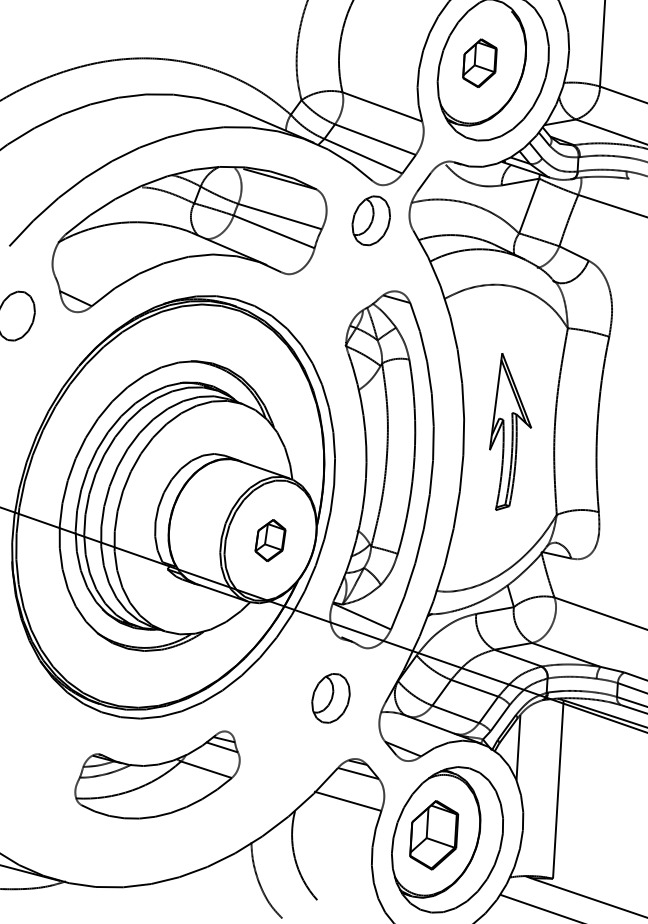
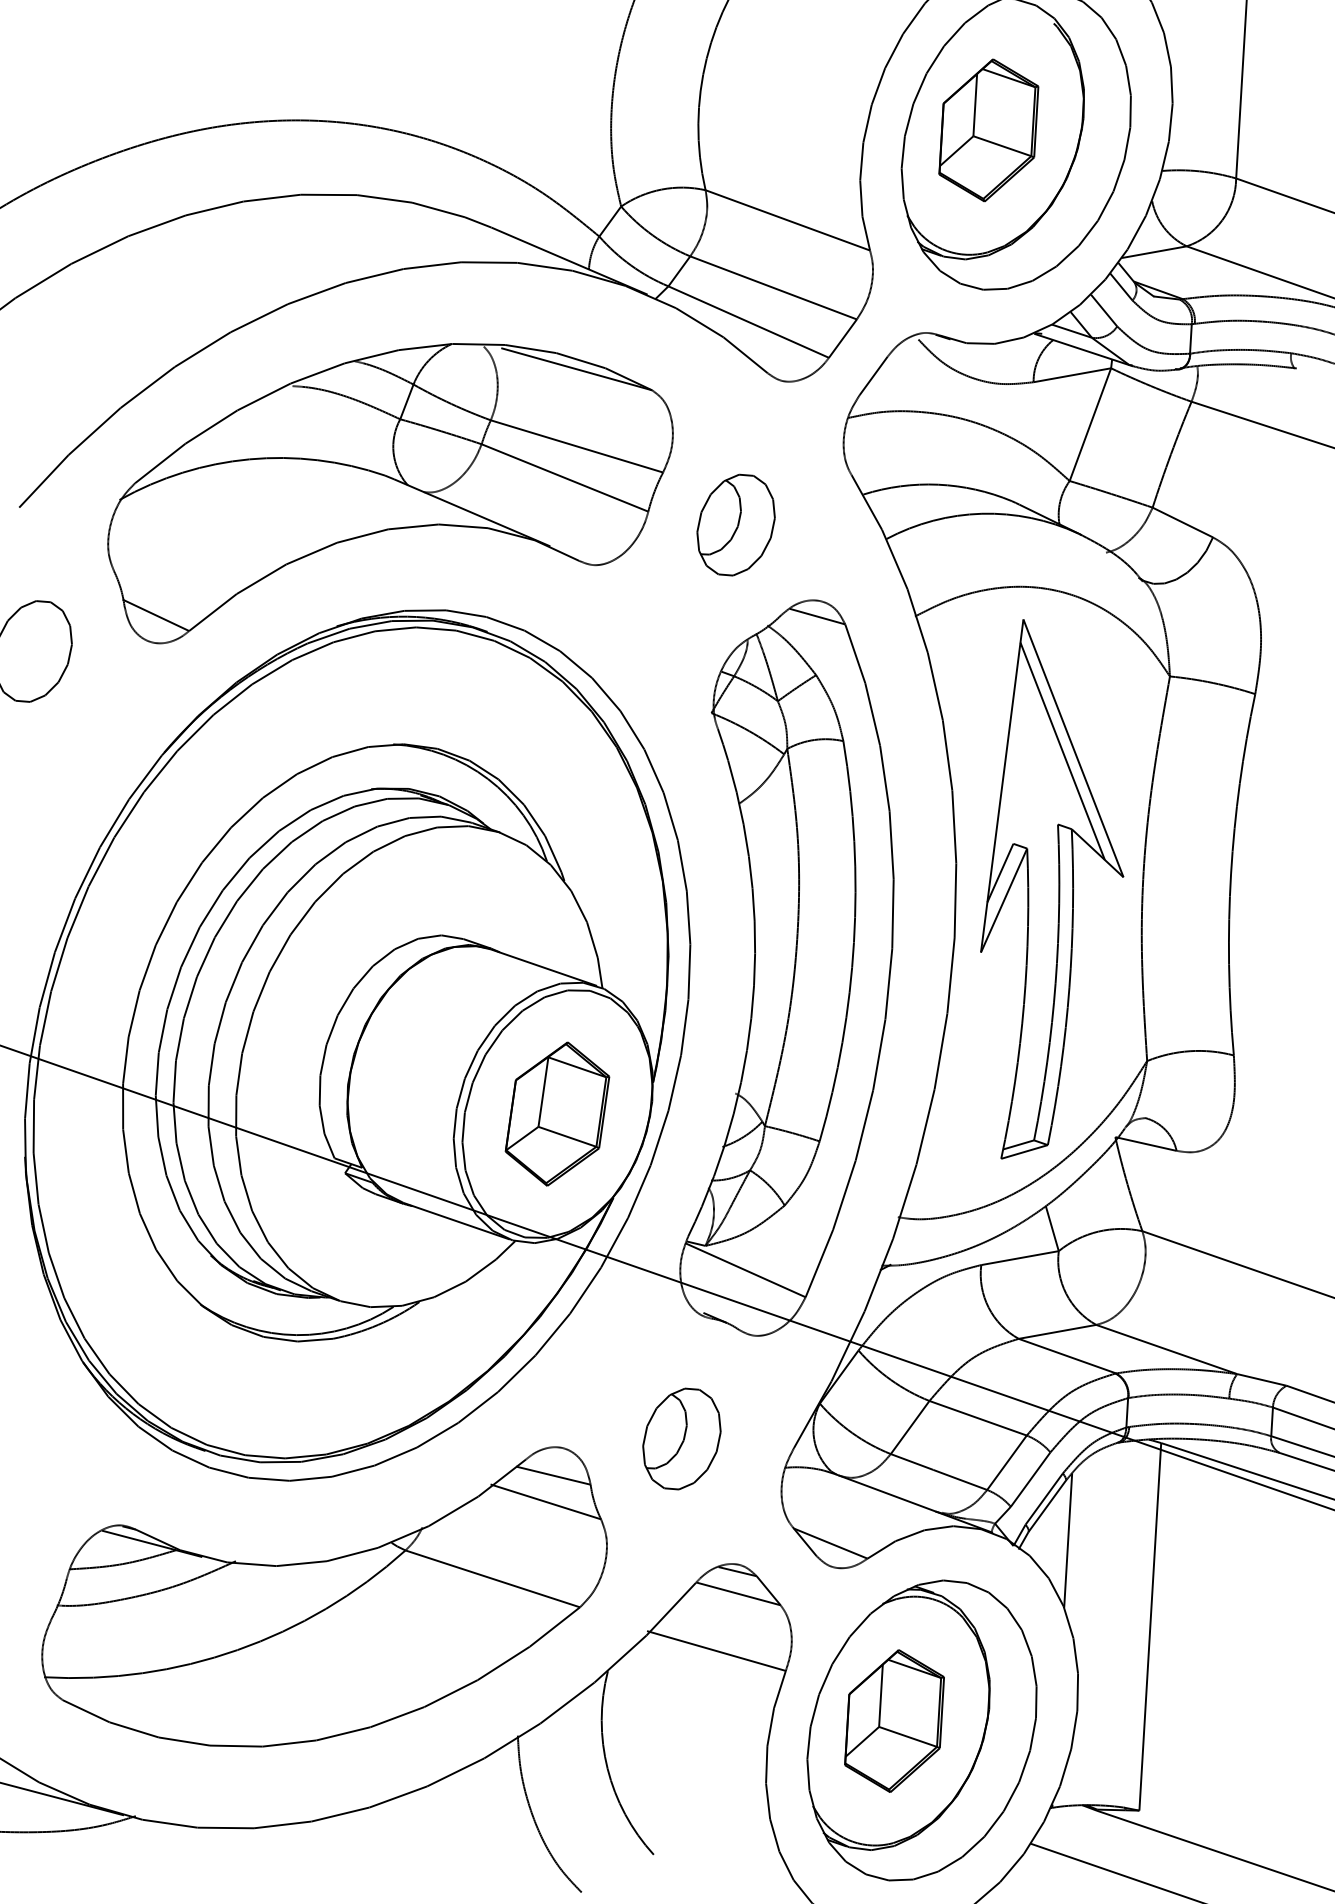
part: (479, 63) -> (987, 130), size x1.43
part: (370, 220) -> (734, 524), moved
part: (510, 431) -> (1051, 889), size x1.67
part: (270, 540) -> (557, 1113), size x1.67
part: (157, 774) -> (324, 1595), size x1.67

